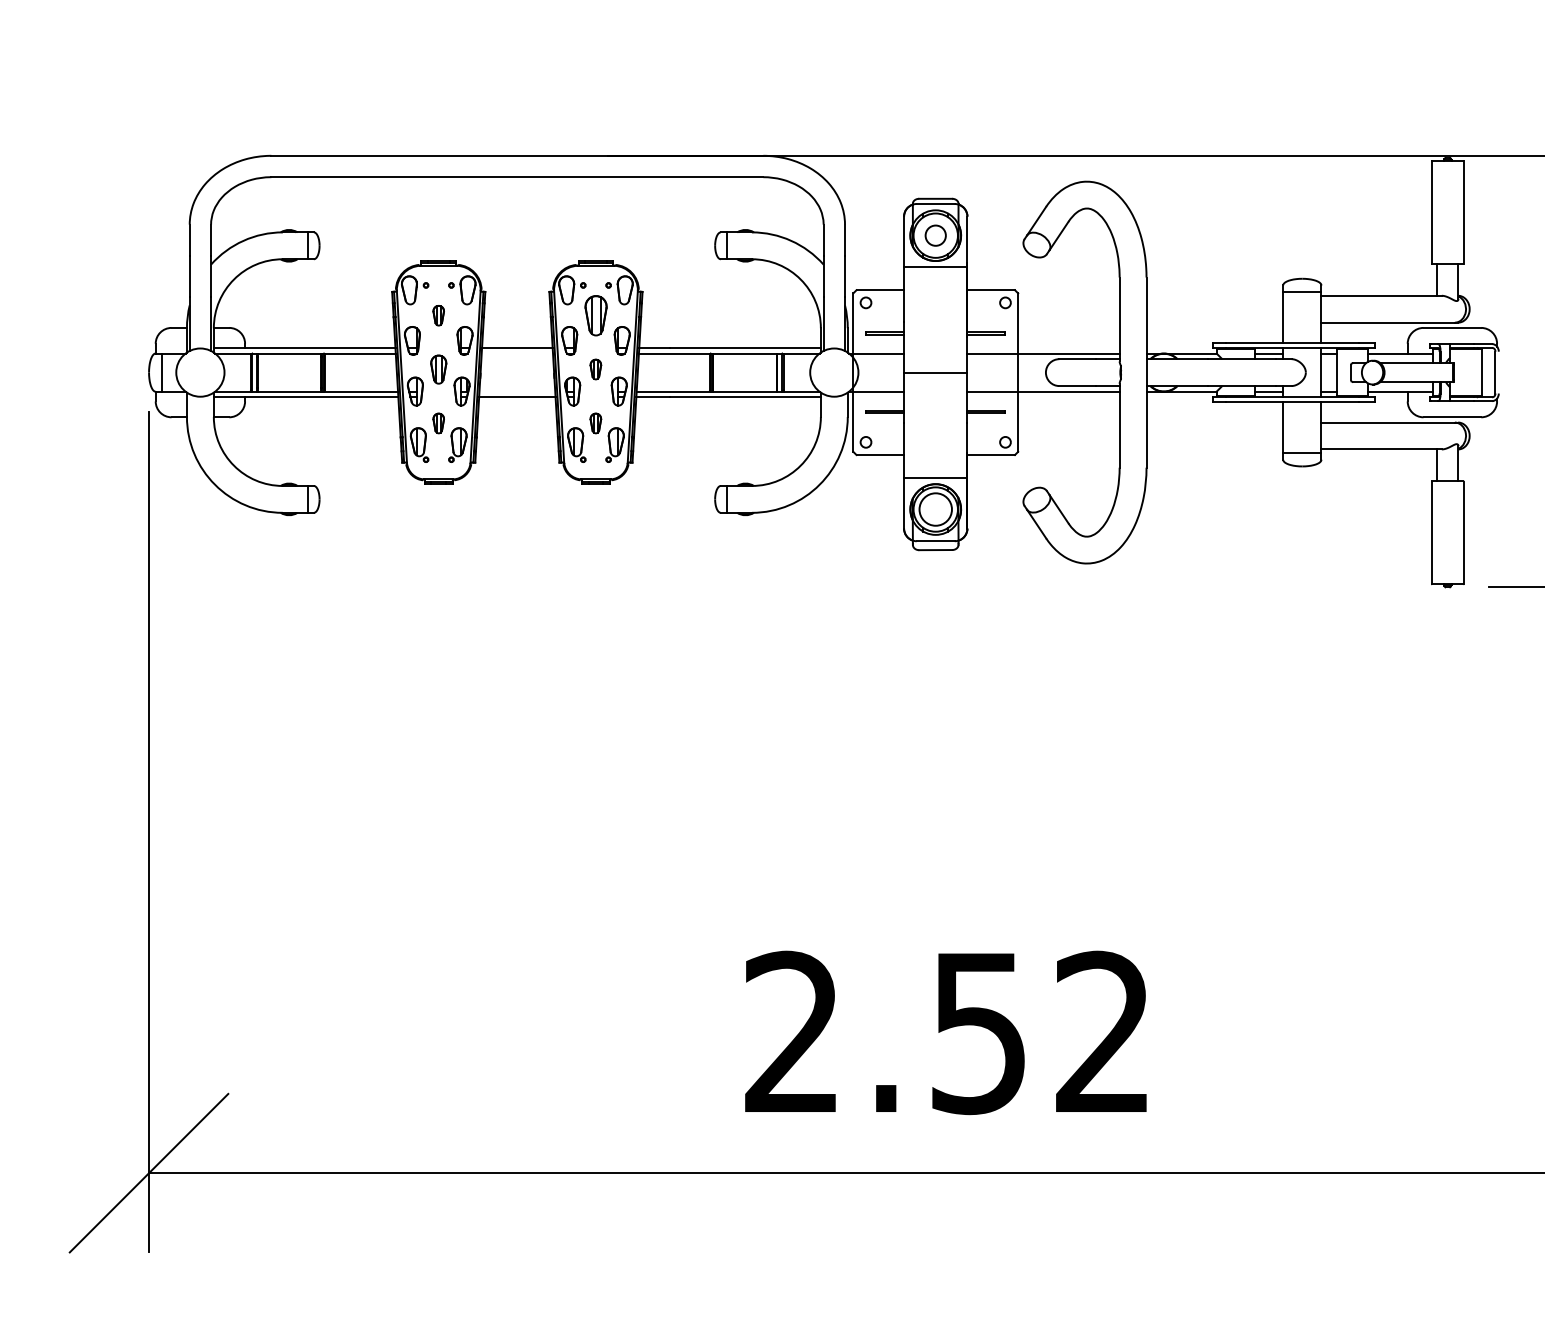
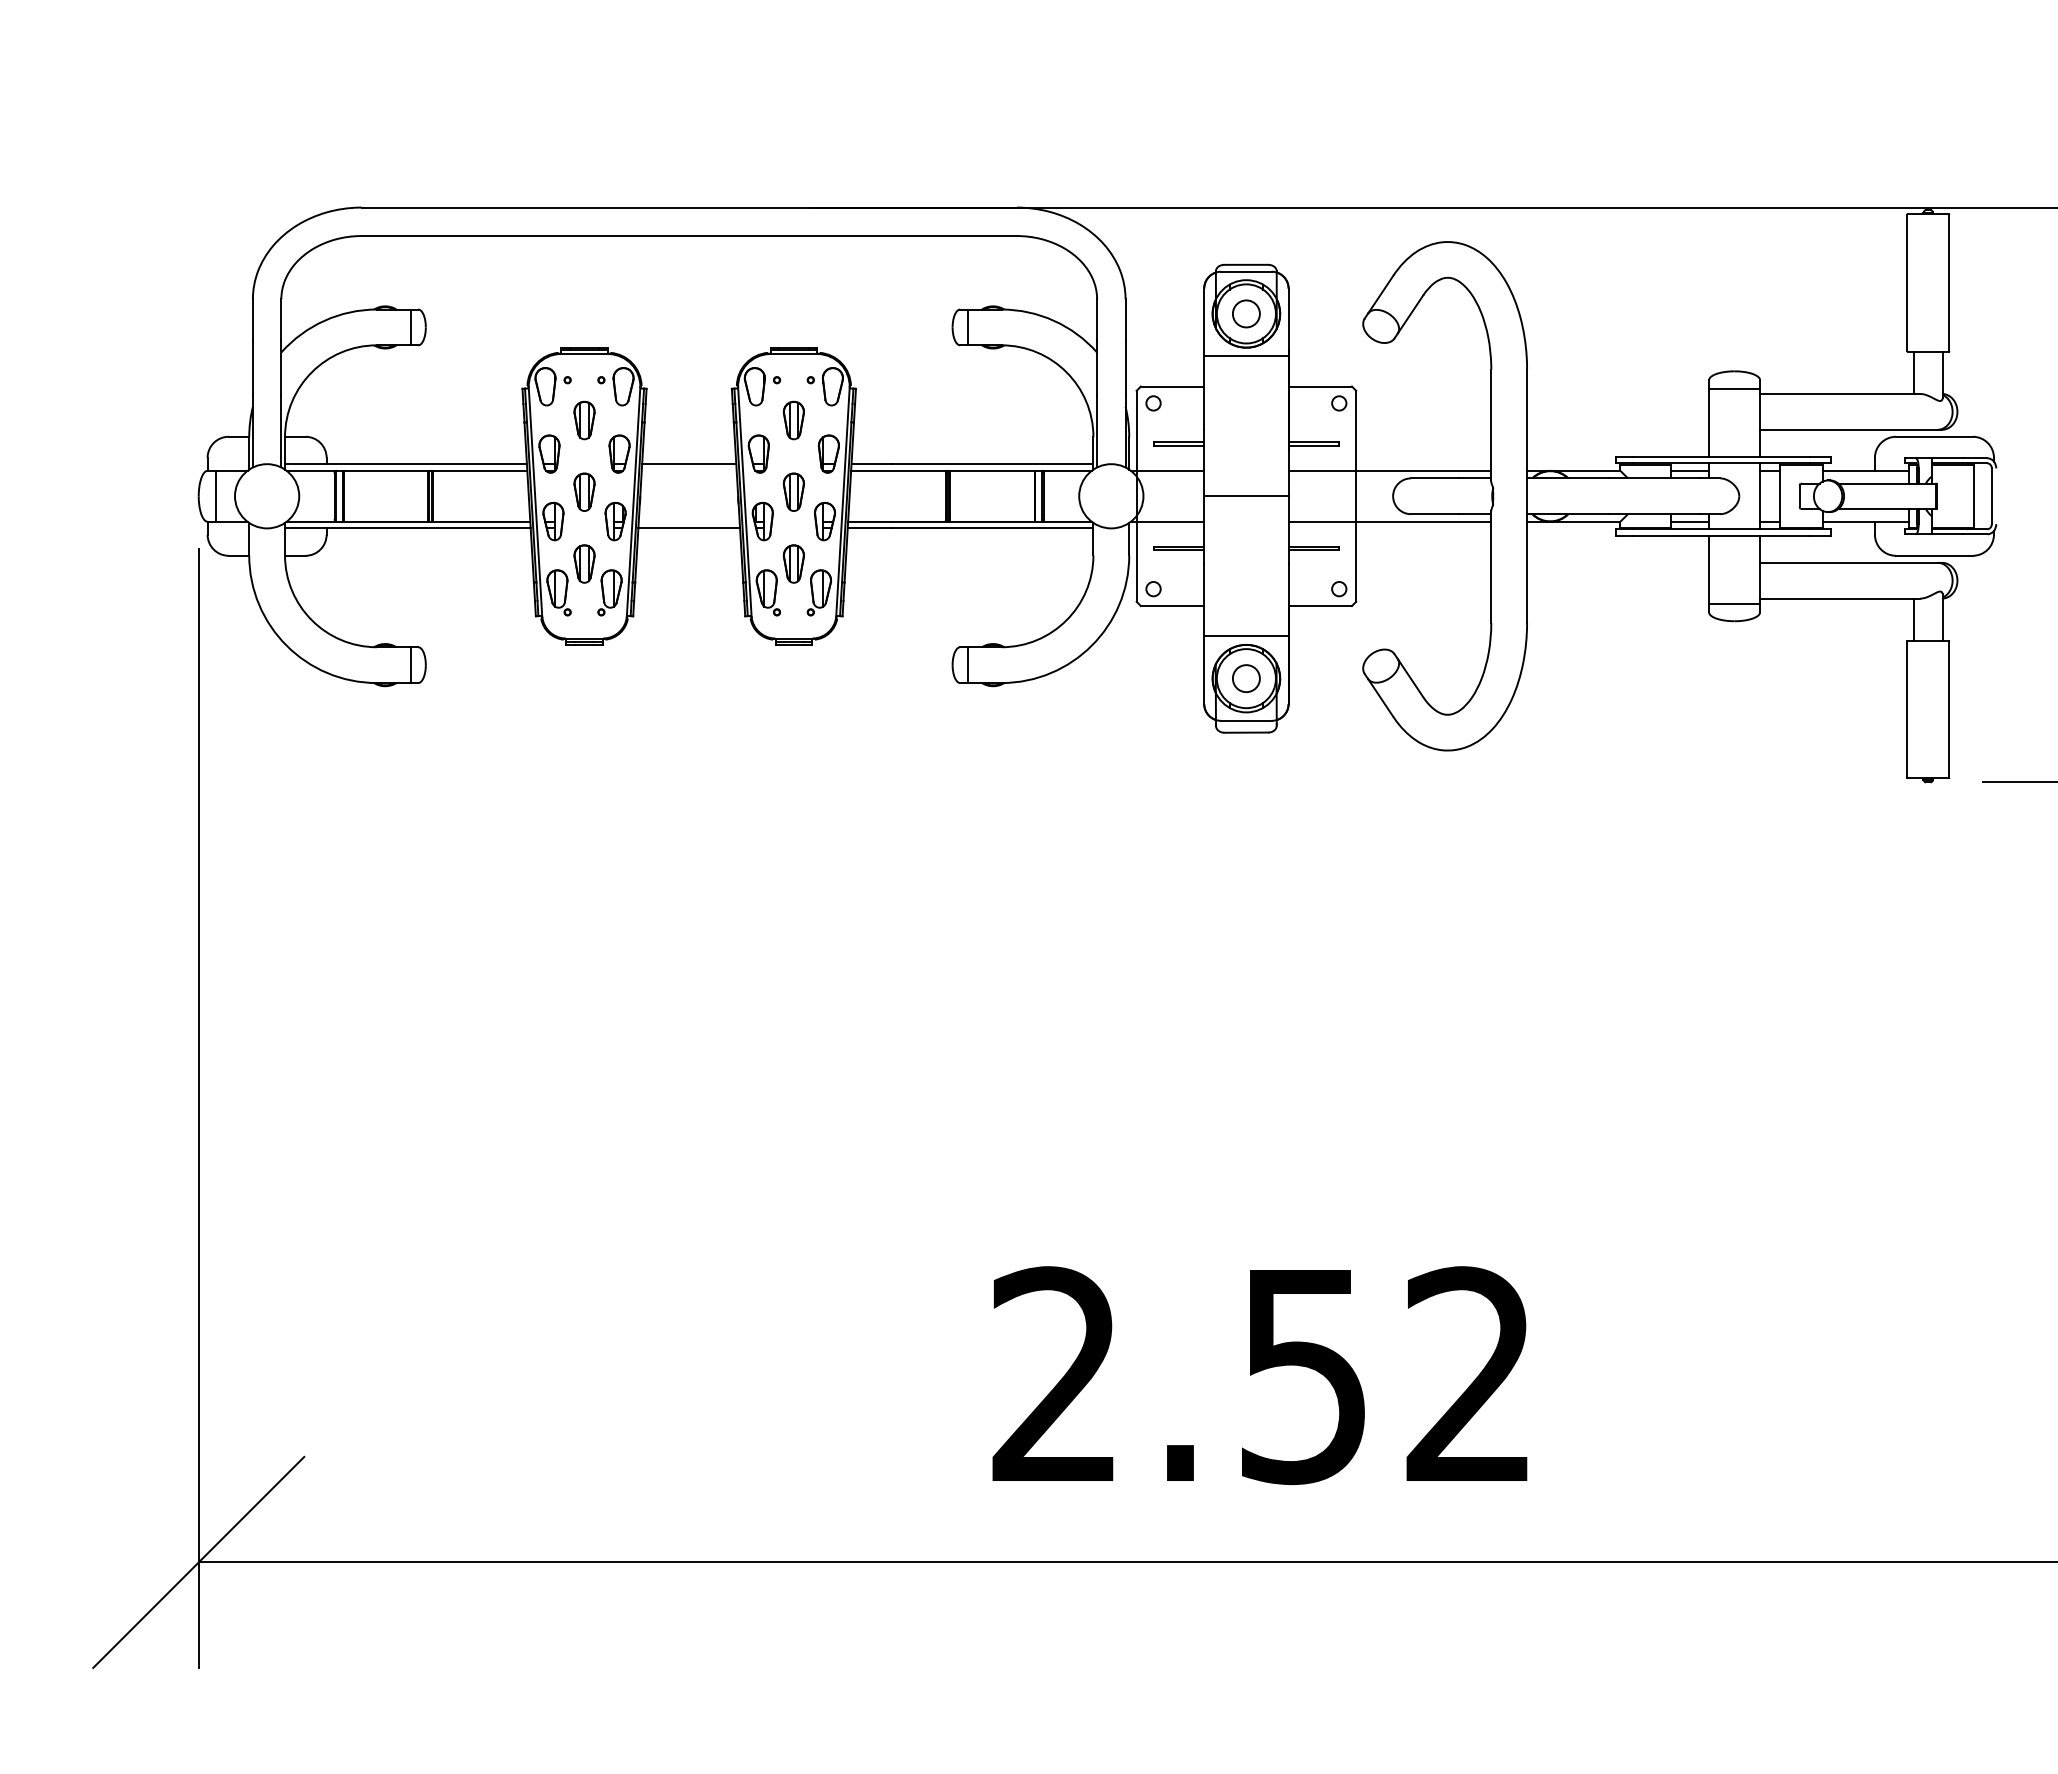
part: (438, 315) -> (584, 420), size x1.43
part: (595, 315) -> (793, 420), size x0.71
part: (595, 369) -> (793, 491), size x1.43
part: (438, 423) -> (584, 563), size x1.43
part: (595, 423) -> (793, 563), size x1.43
circle: (935, 509) -> (1245, 678), size x0.62

